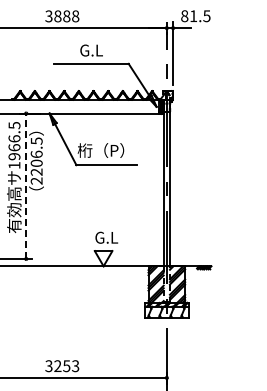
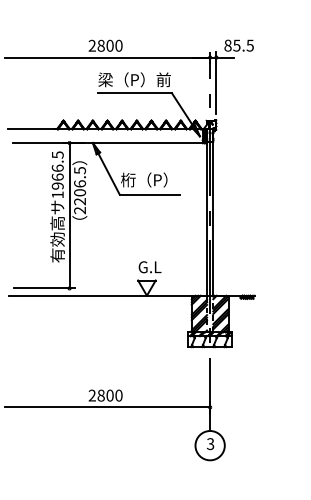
text: (62, 16) -> (105, 45), 3888 -> 2800
text: (193, 16) -> (236, 45), 81.5 -> 85.5
text: (91, 50) -> (134, 79), G.L -> 梁（P）前
line: (26, 186) -> (69, 215), dashed -> solid
text: (62, 366) -> (105, 395), 3253 -> 2800

